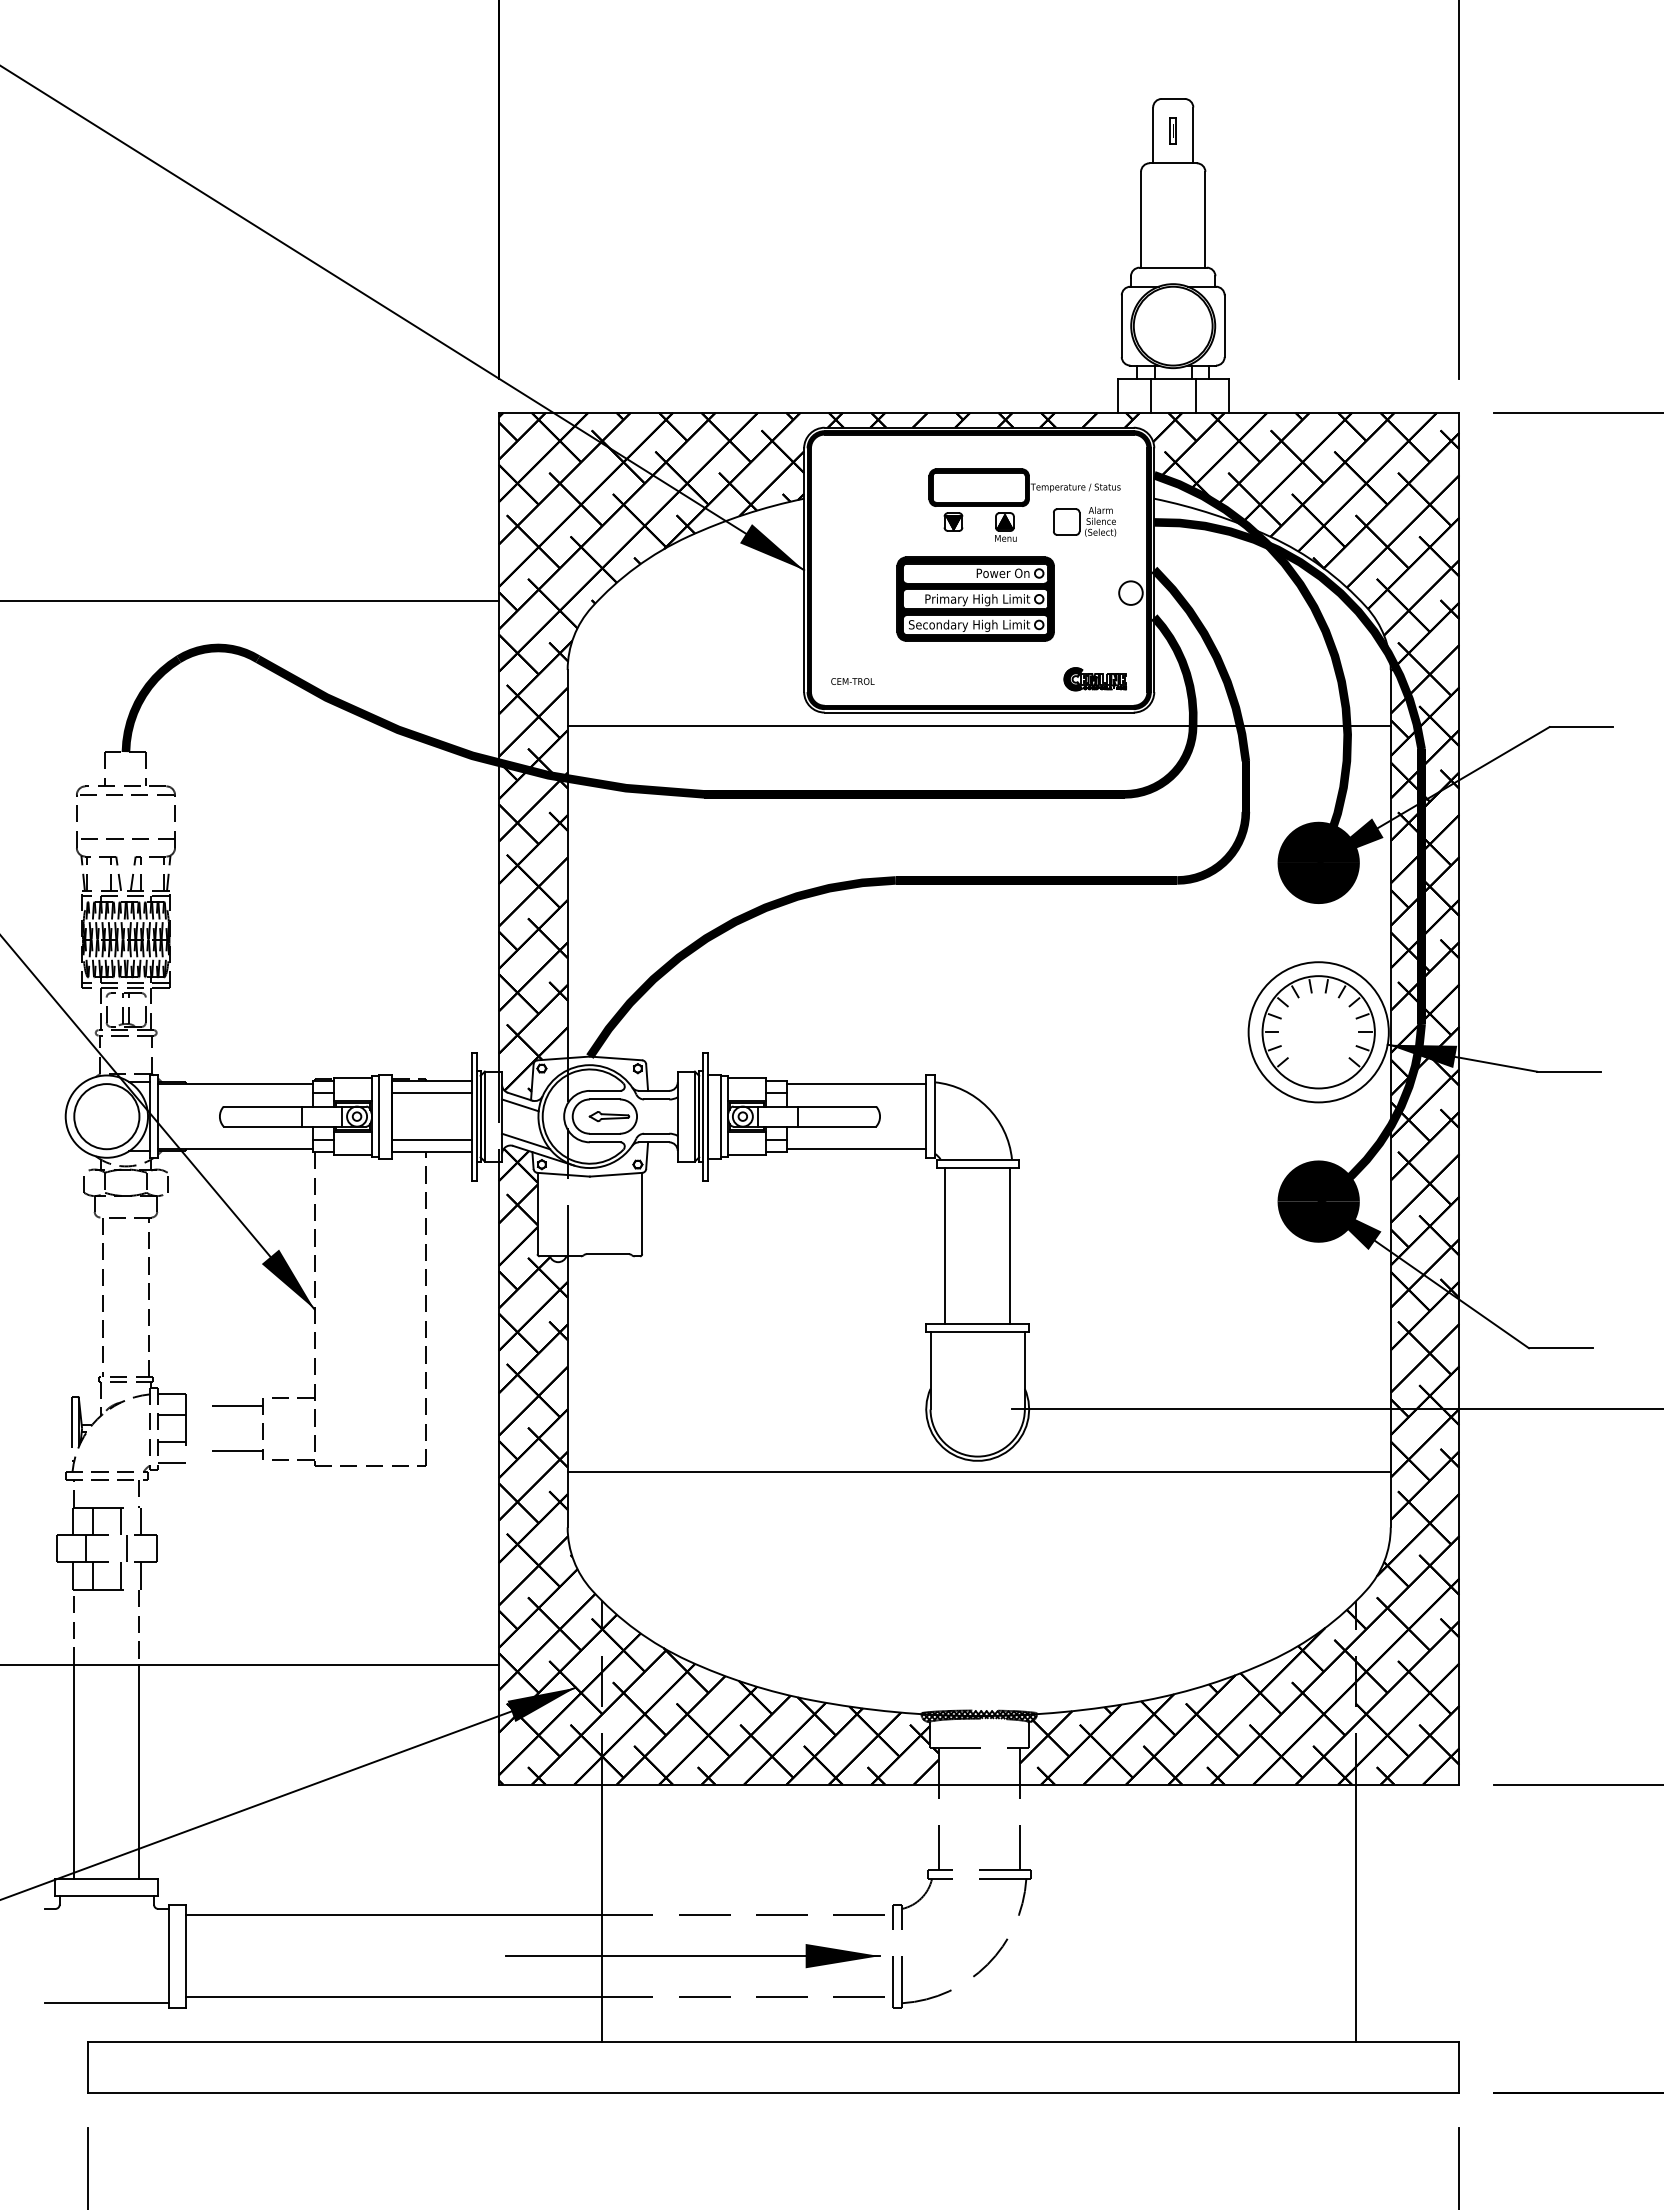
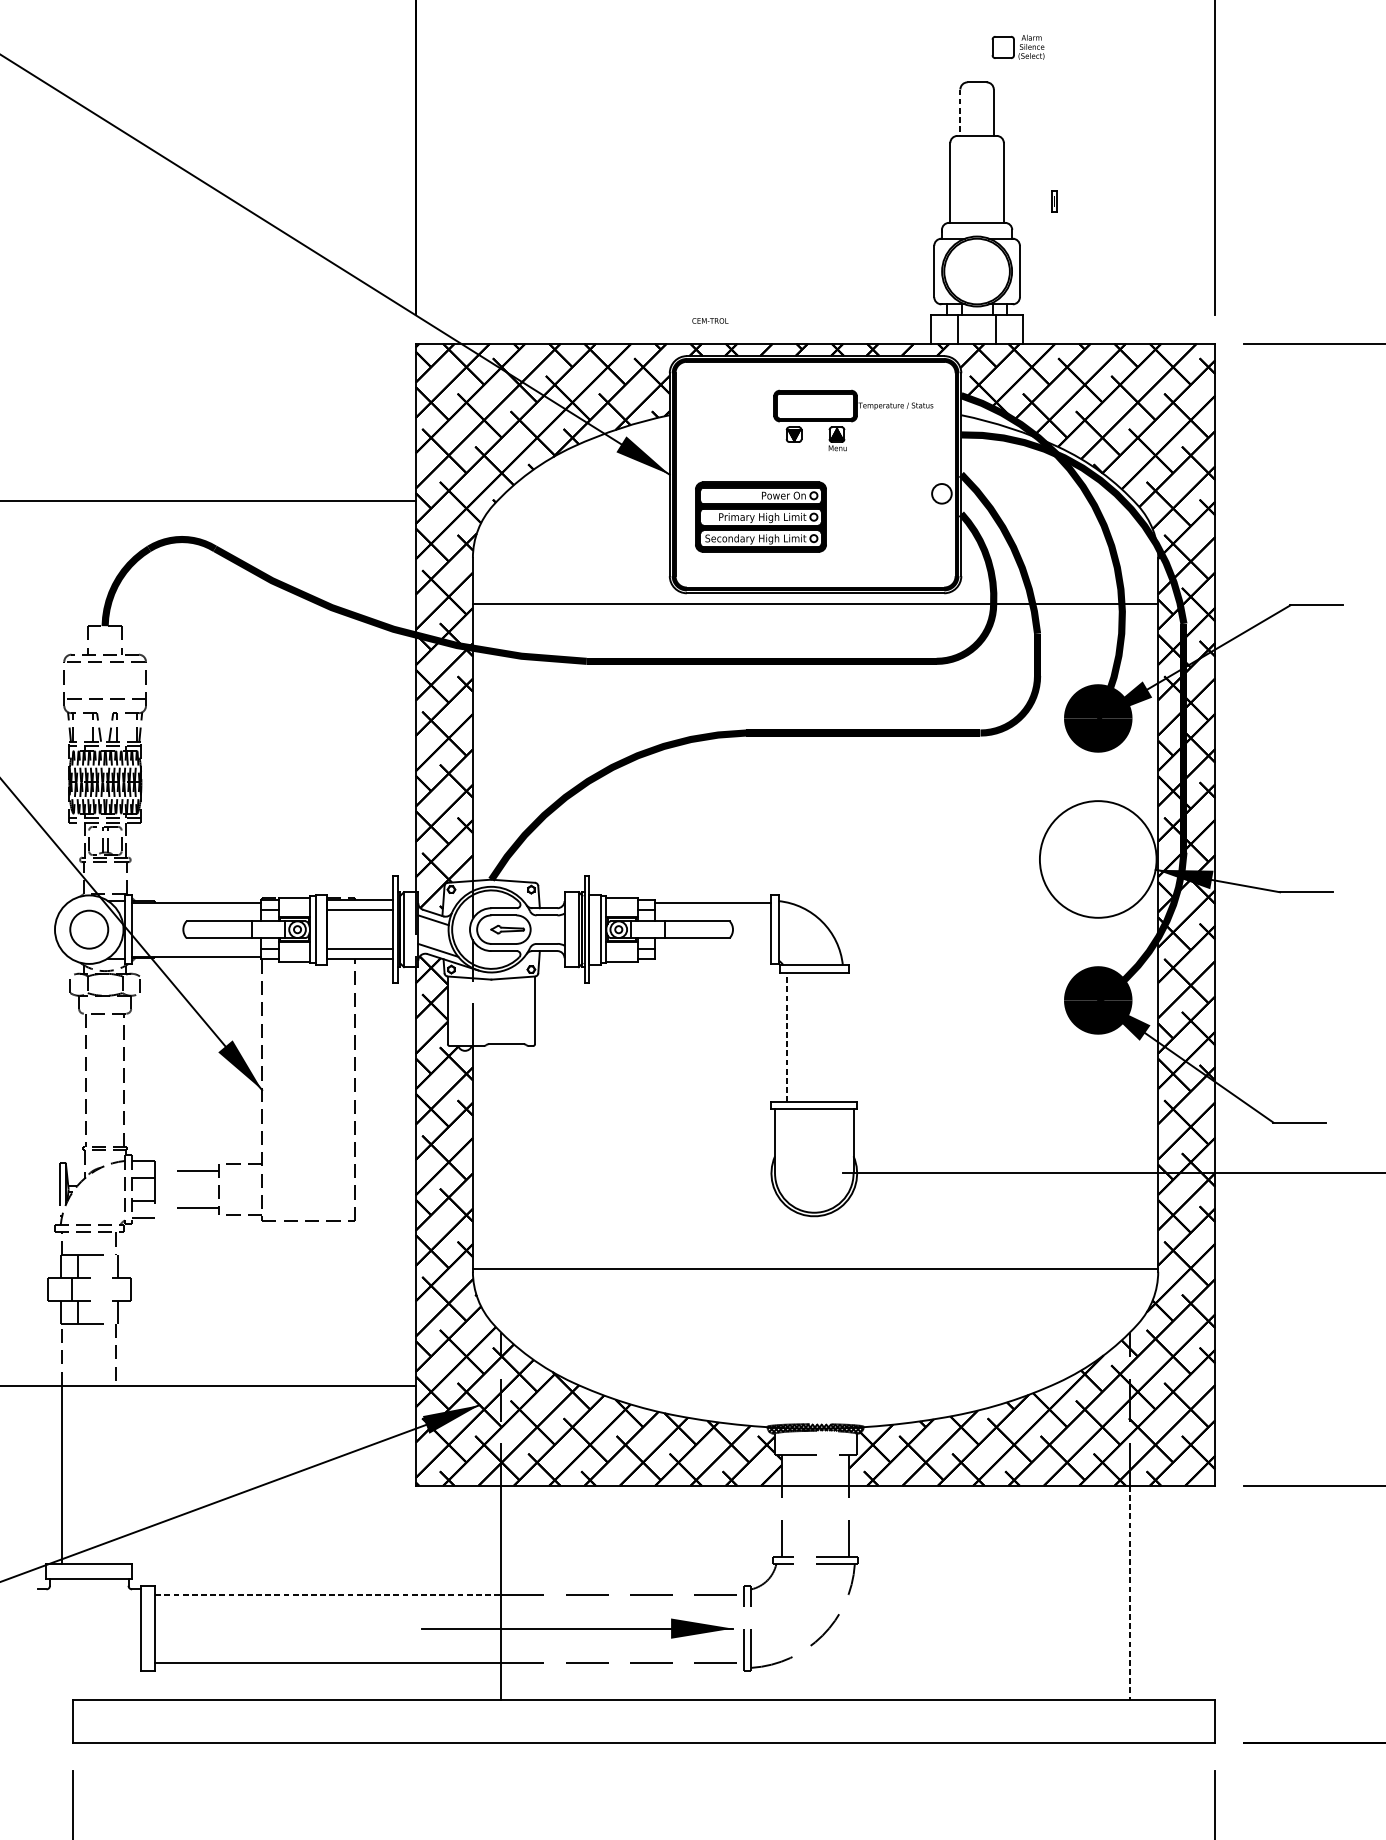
part: (1172, 130) -> (1053, 201), moved
line: (1153, 135) -> (960, 112), solid -> dashed
part: (1084, 521) -> (1018, 47), moved
part: (975, 598) -> (760, 516), moved
part: (1094, 679) -> (911, 565), removed
text: (852, 681) -> (710, 320), moved
part: (1318, 1032) -> (1098, 859), removed
circle: (106, 1116) -> (88, 929), size x0.7
line: (856, 1149) -> (713, 957), removed
line: (945, 1245) -> (787, 1036), solid -> dashed
line: (1010, 1245) -> (841, 1036), removed
line: (978, 1471) -> (814, 1269), moved
line: (120, 1521) -> (100, 1266), removed
line: (127, 1548) -> (106, 1289), removed
line: (120, 1575) -> (100, 1311), removed
line: (139, 1771) -> (116, 1474), removed
line: (1356, 1913) -> (1129, 1593), solid -> dashed
line: (394, 1915) -> (328, 1594), solid -> dashed
line: (106, 2003) -> (88, 1668), removed

